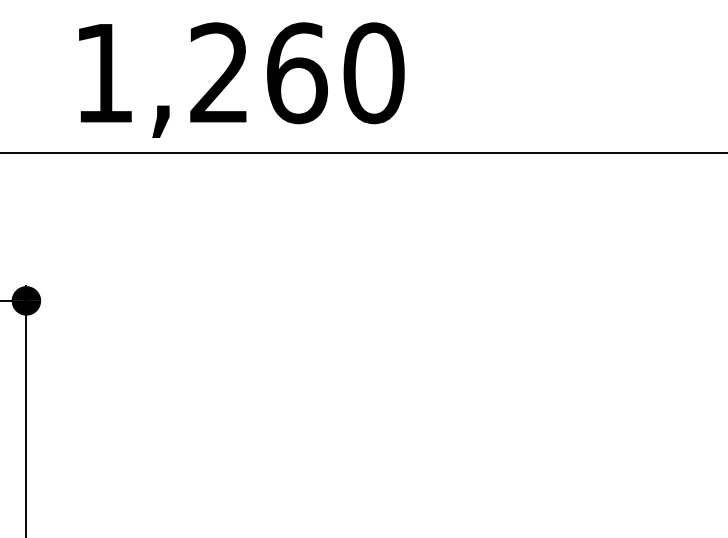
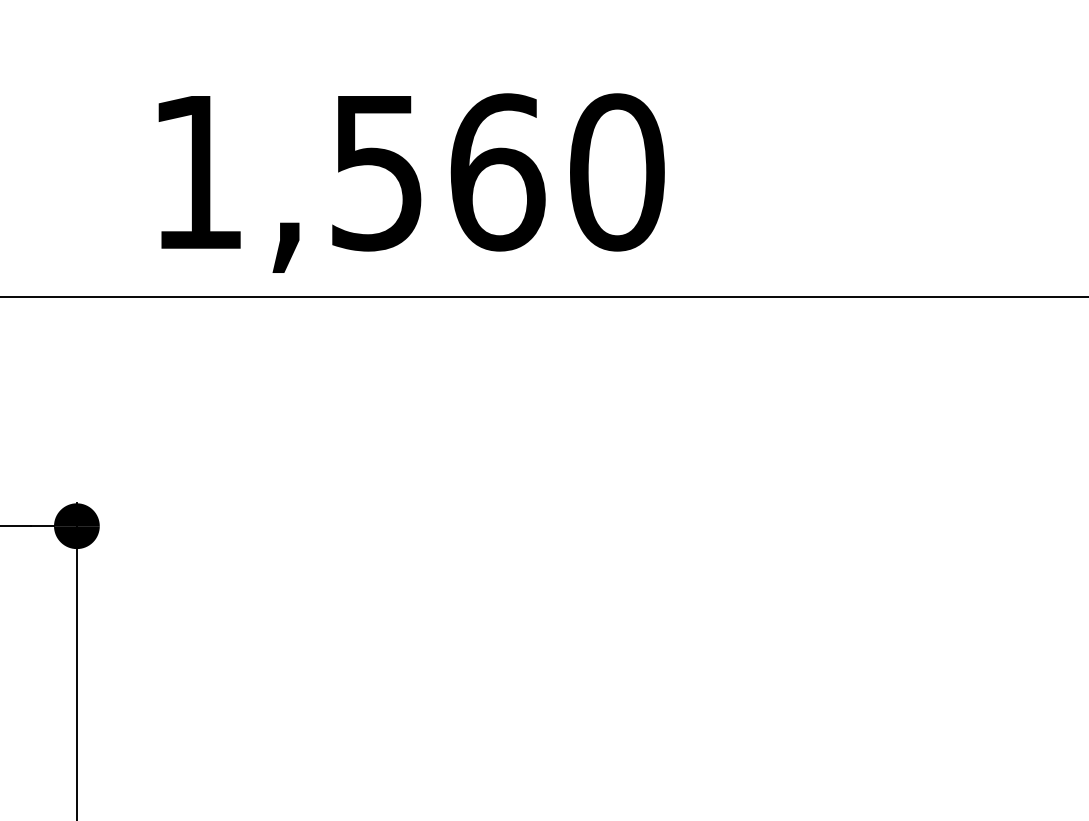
text: (218, 73) -> (375, 172), 1,260 -> 1,560

